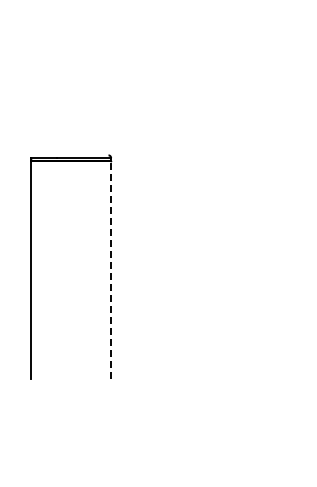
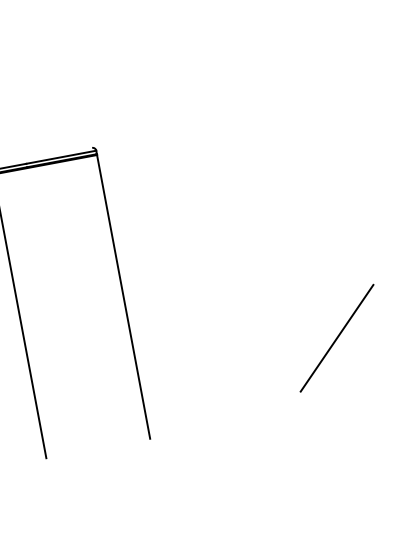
line: (111, 269) -> (123, 295), dashed -> solid
line: (263, 330) -> (336, 338), added

